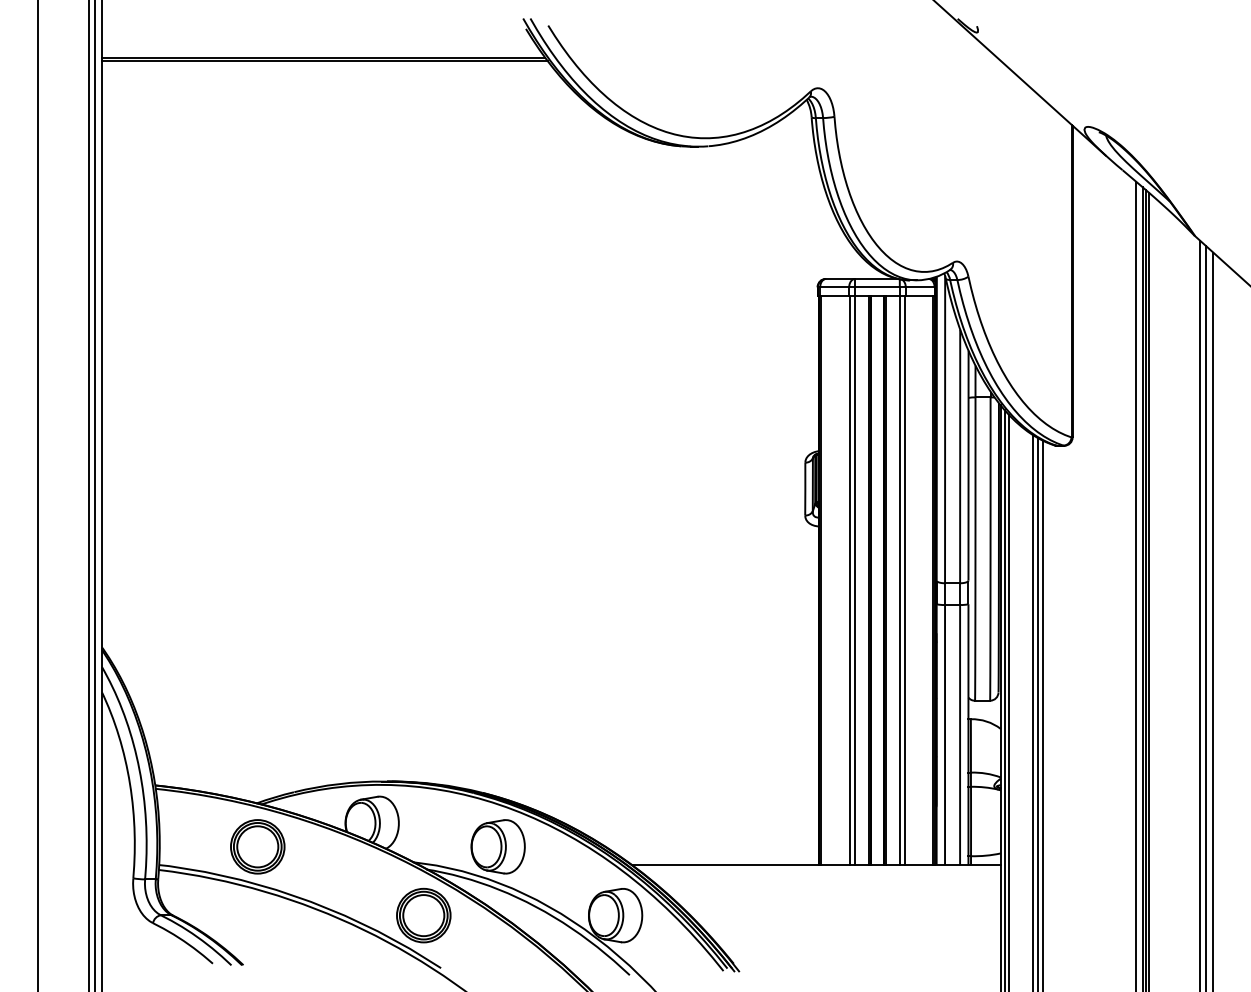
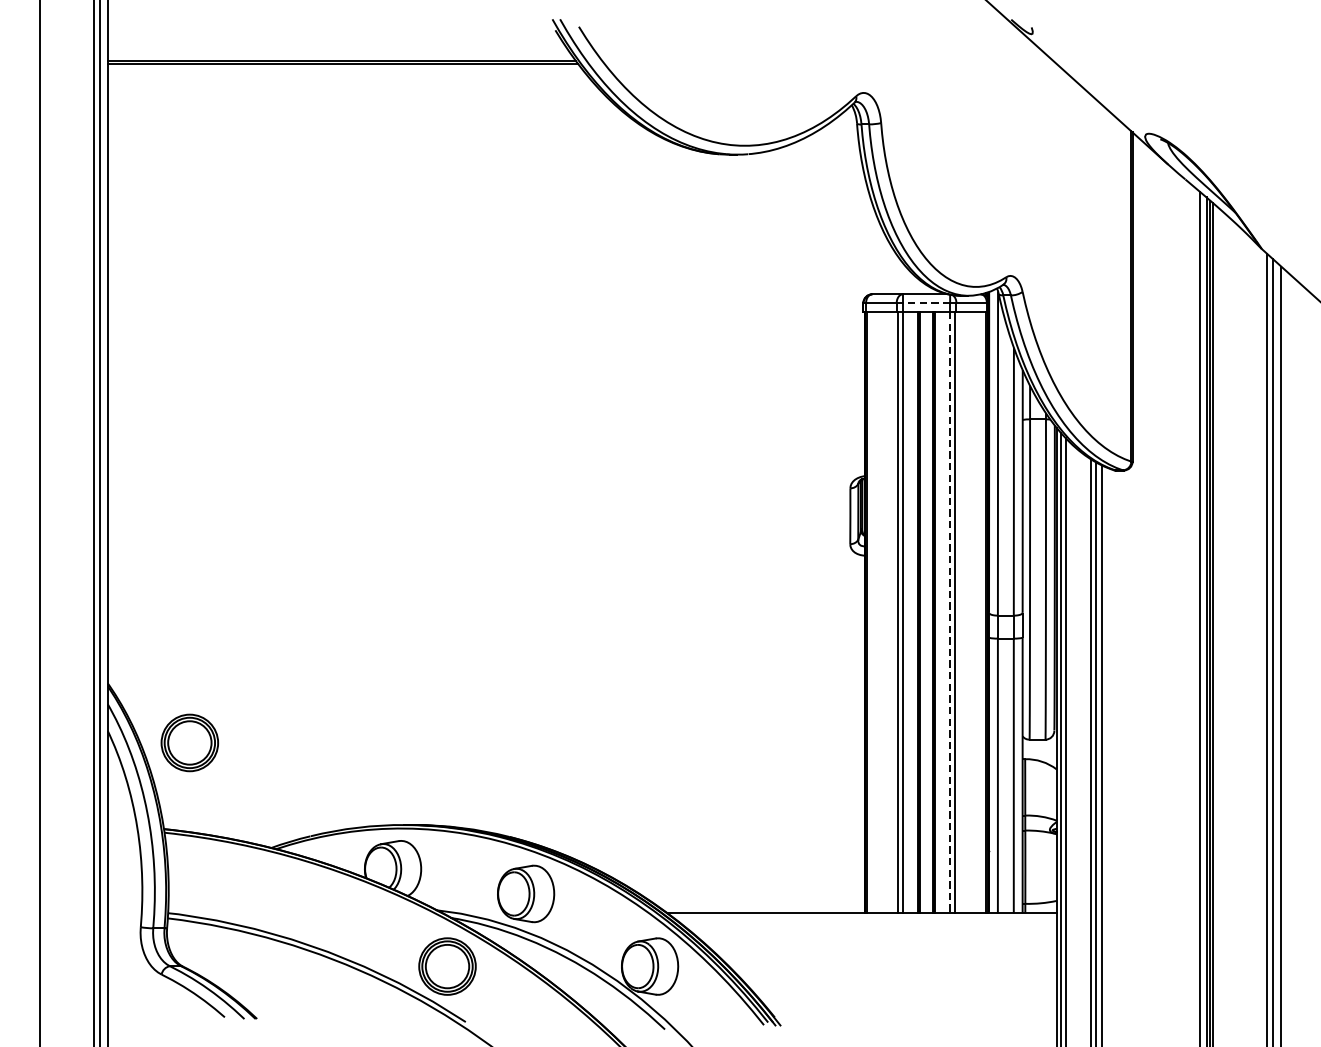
line: (876, 287) -> (925, 303), solid -> dashed
line: (899, 580) -> (949, 612), solid -> dashed
part: (257, 846) -> (189, 742), moved

